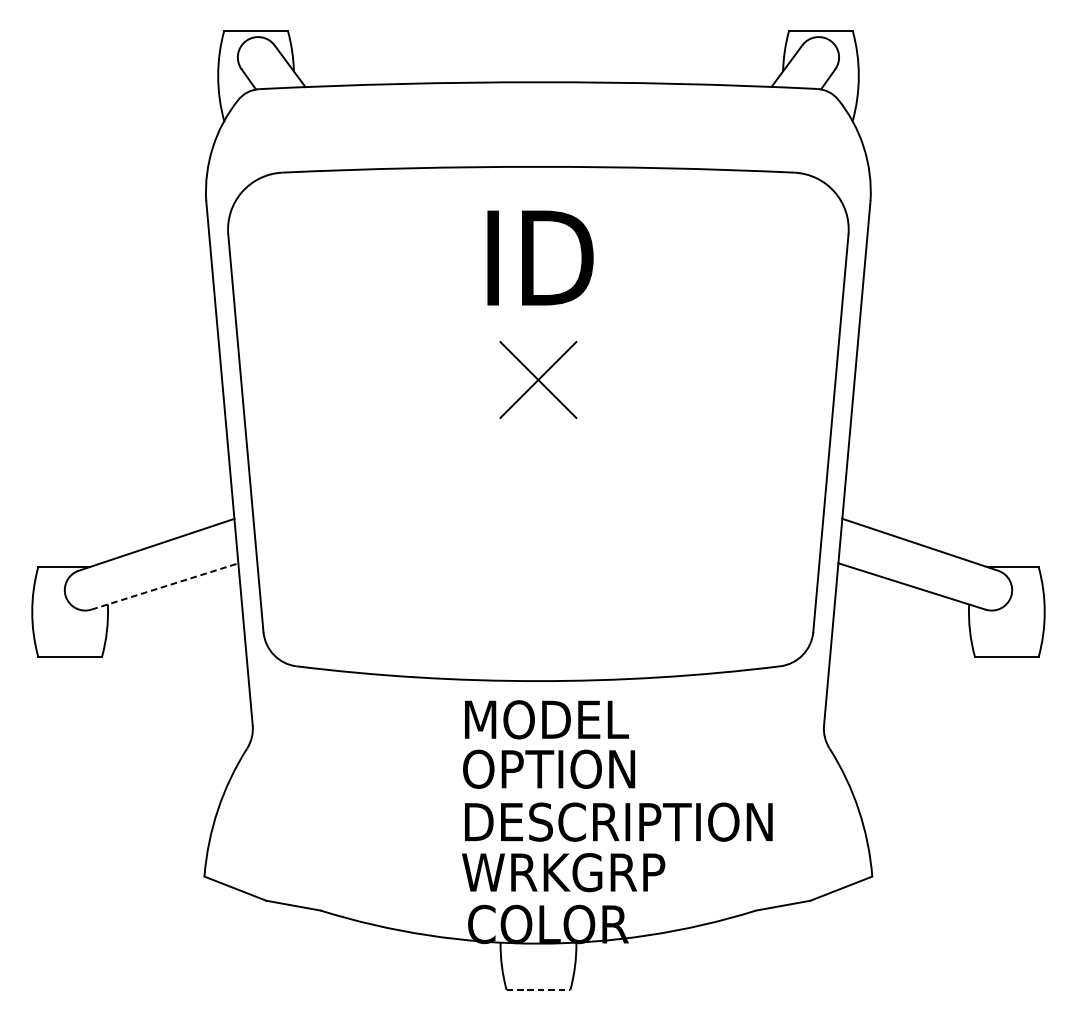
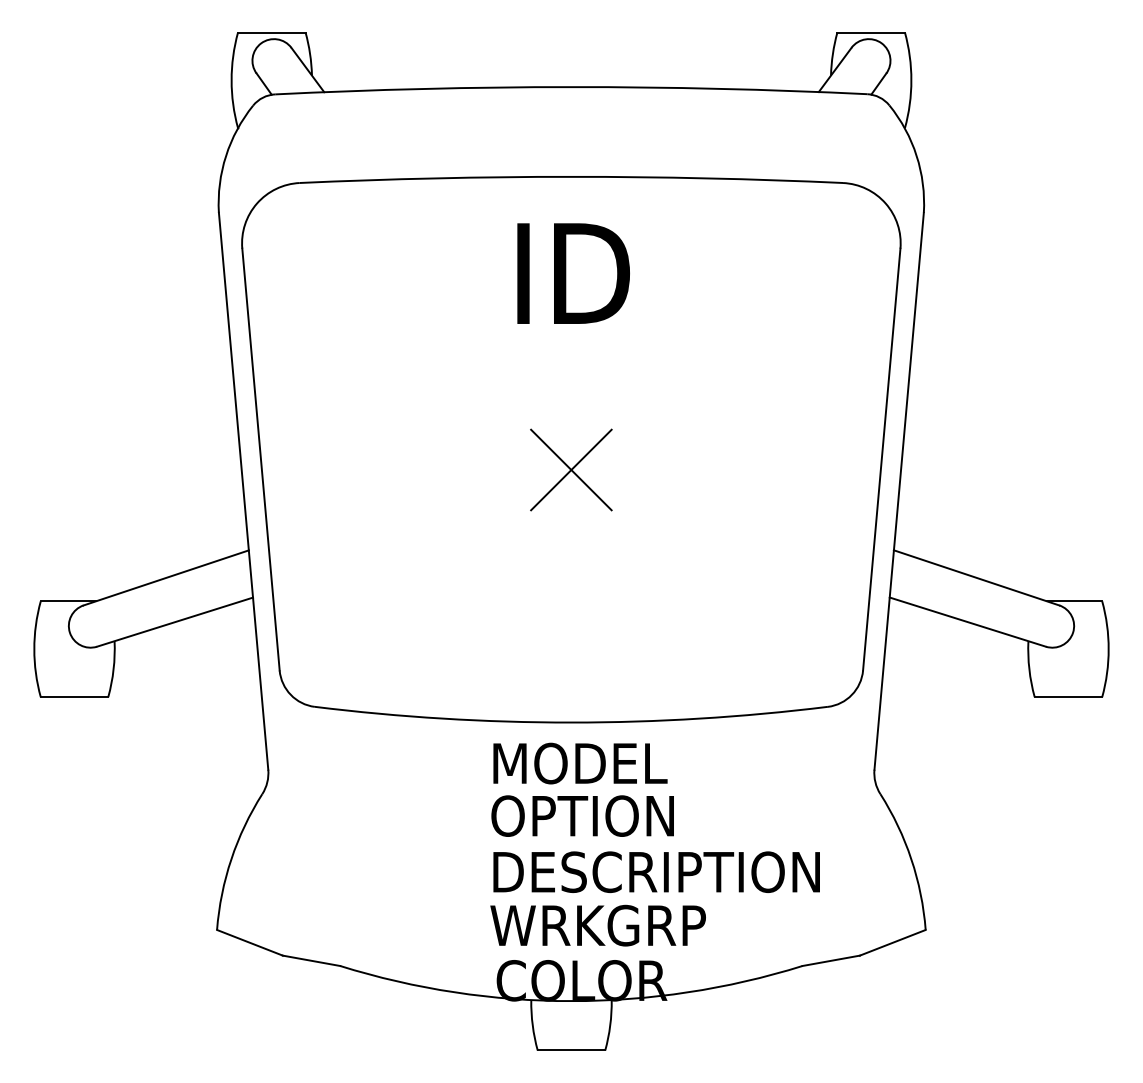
part: (538, 379) -> (571, 469), moved
line: (165, 586) -> (175, 622), dashed -> solid
line: (538, 990) -> (571, 1050), dashed -> solid

